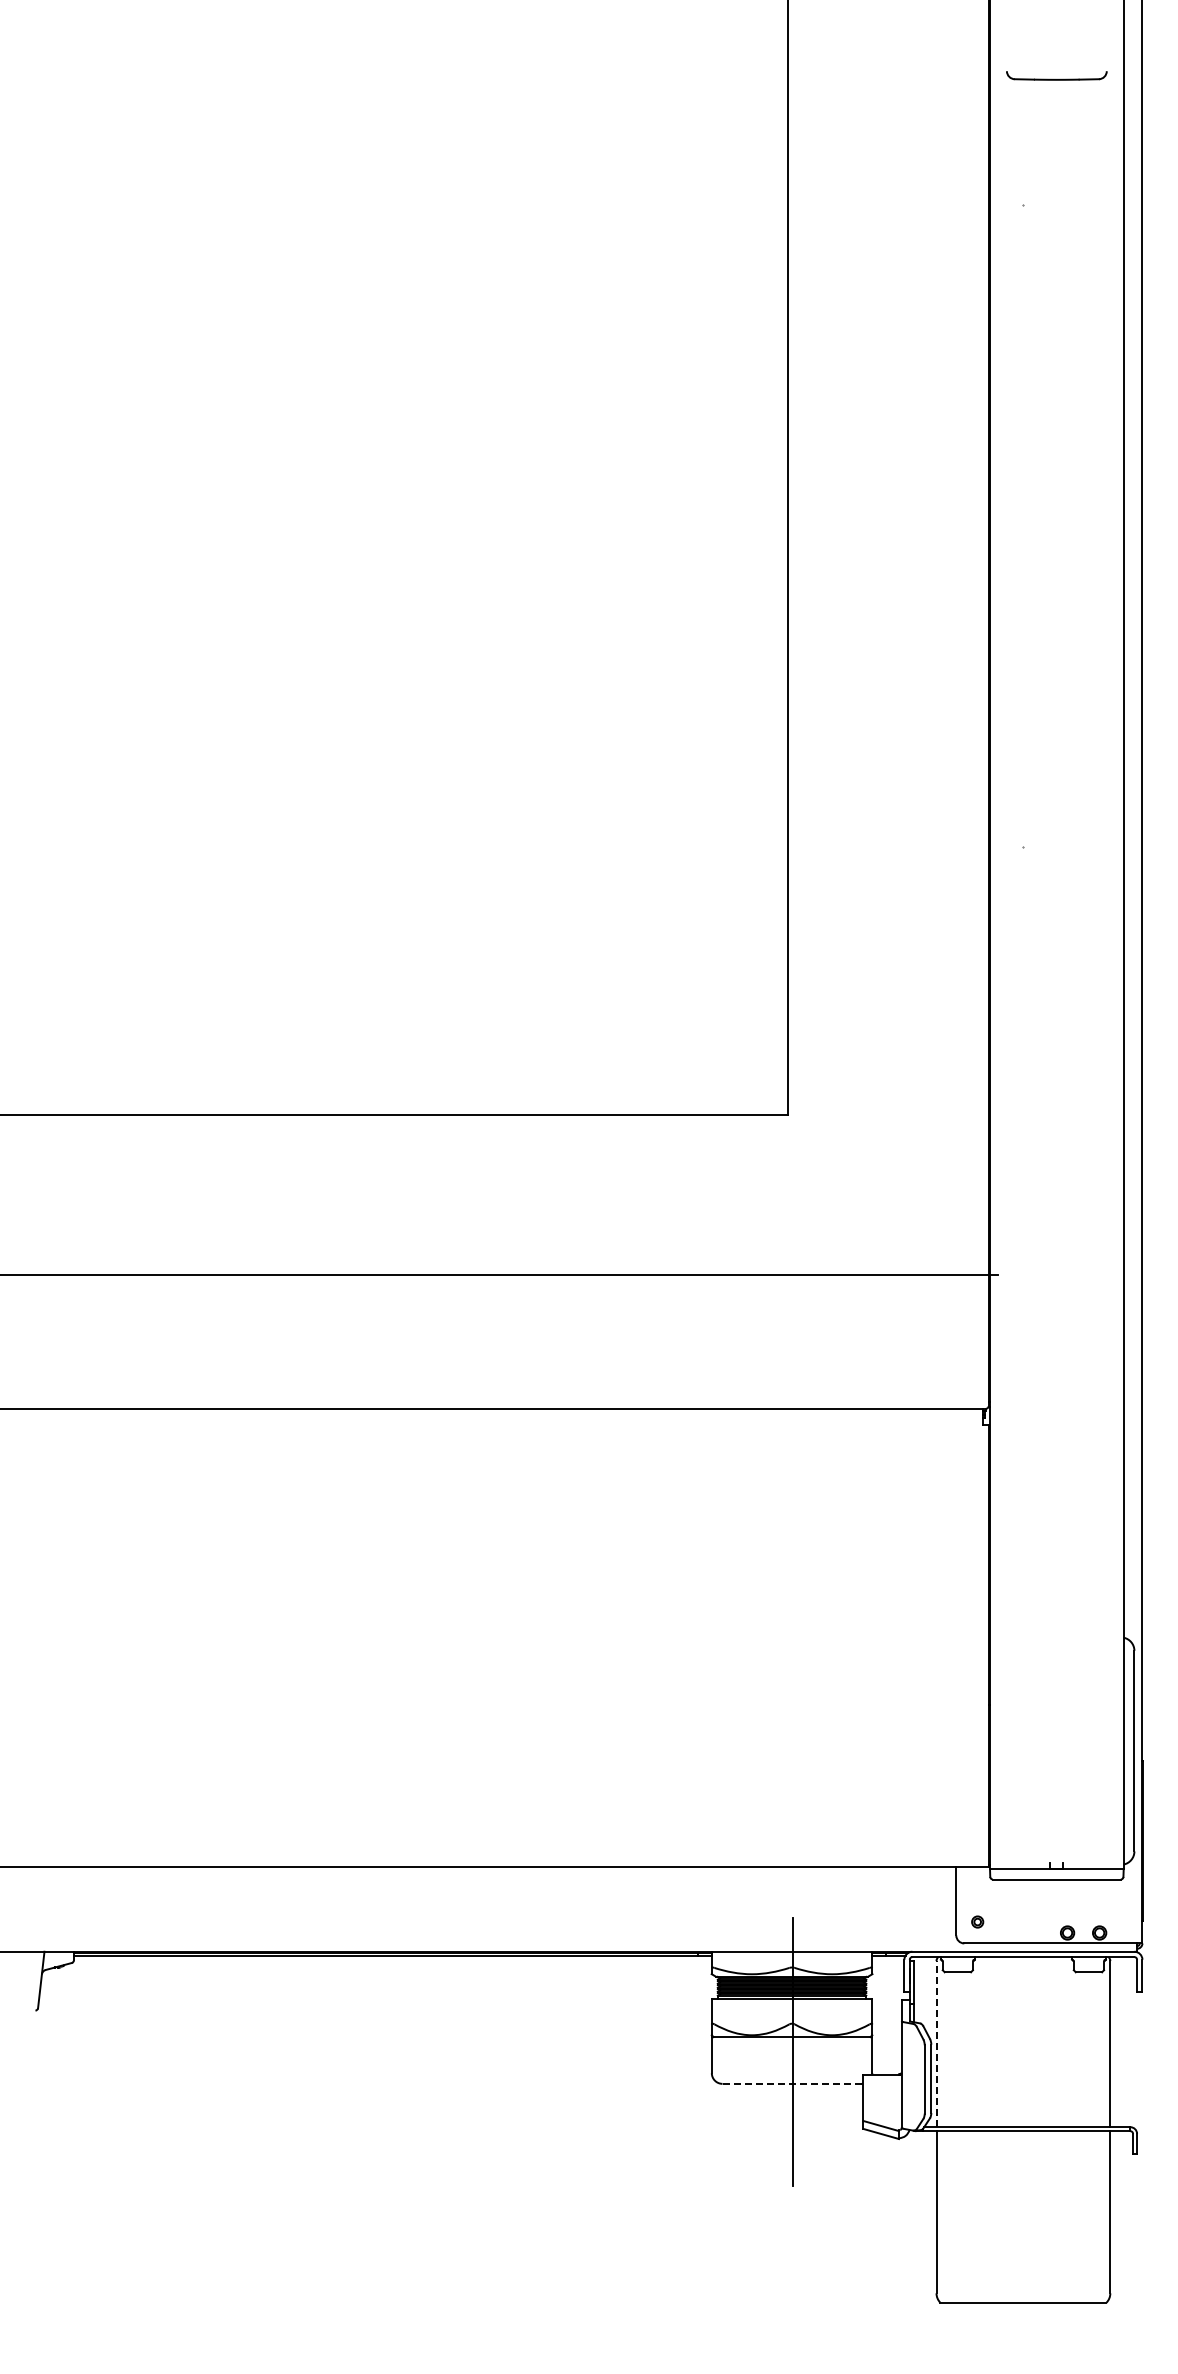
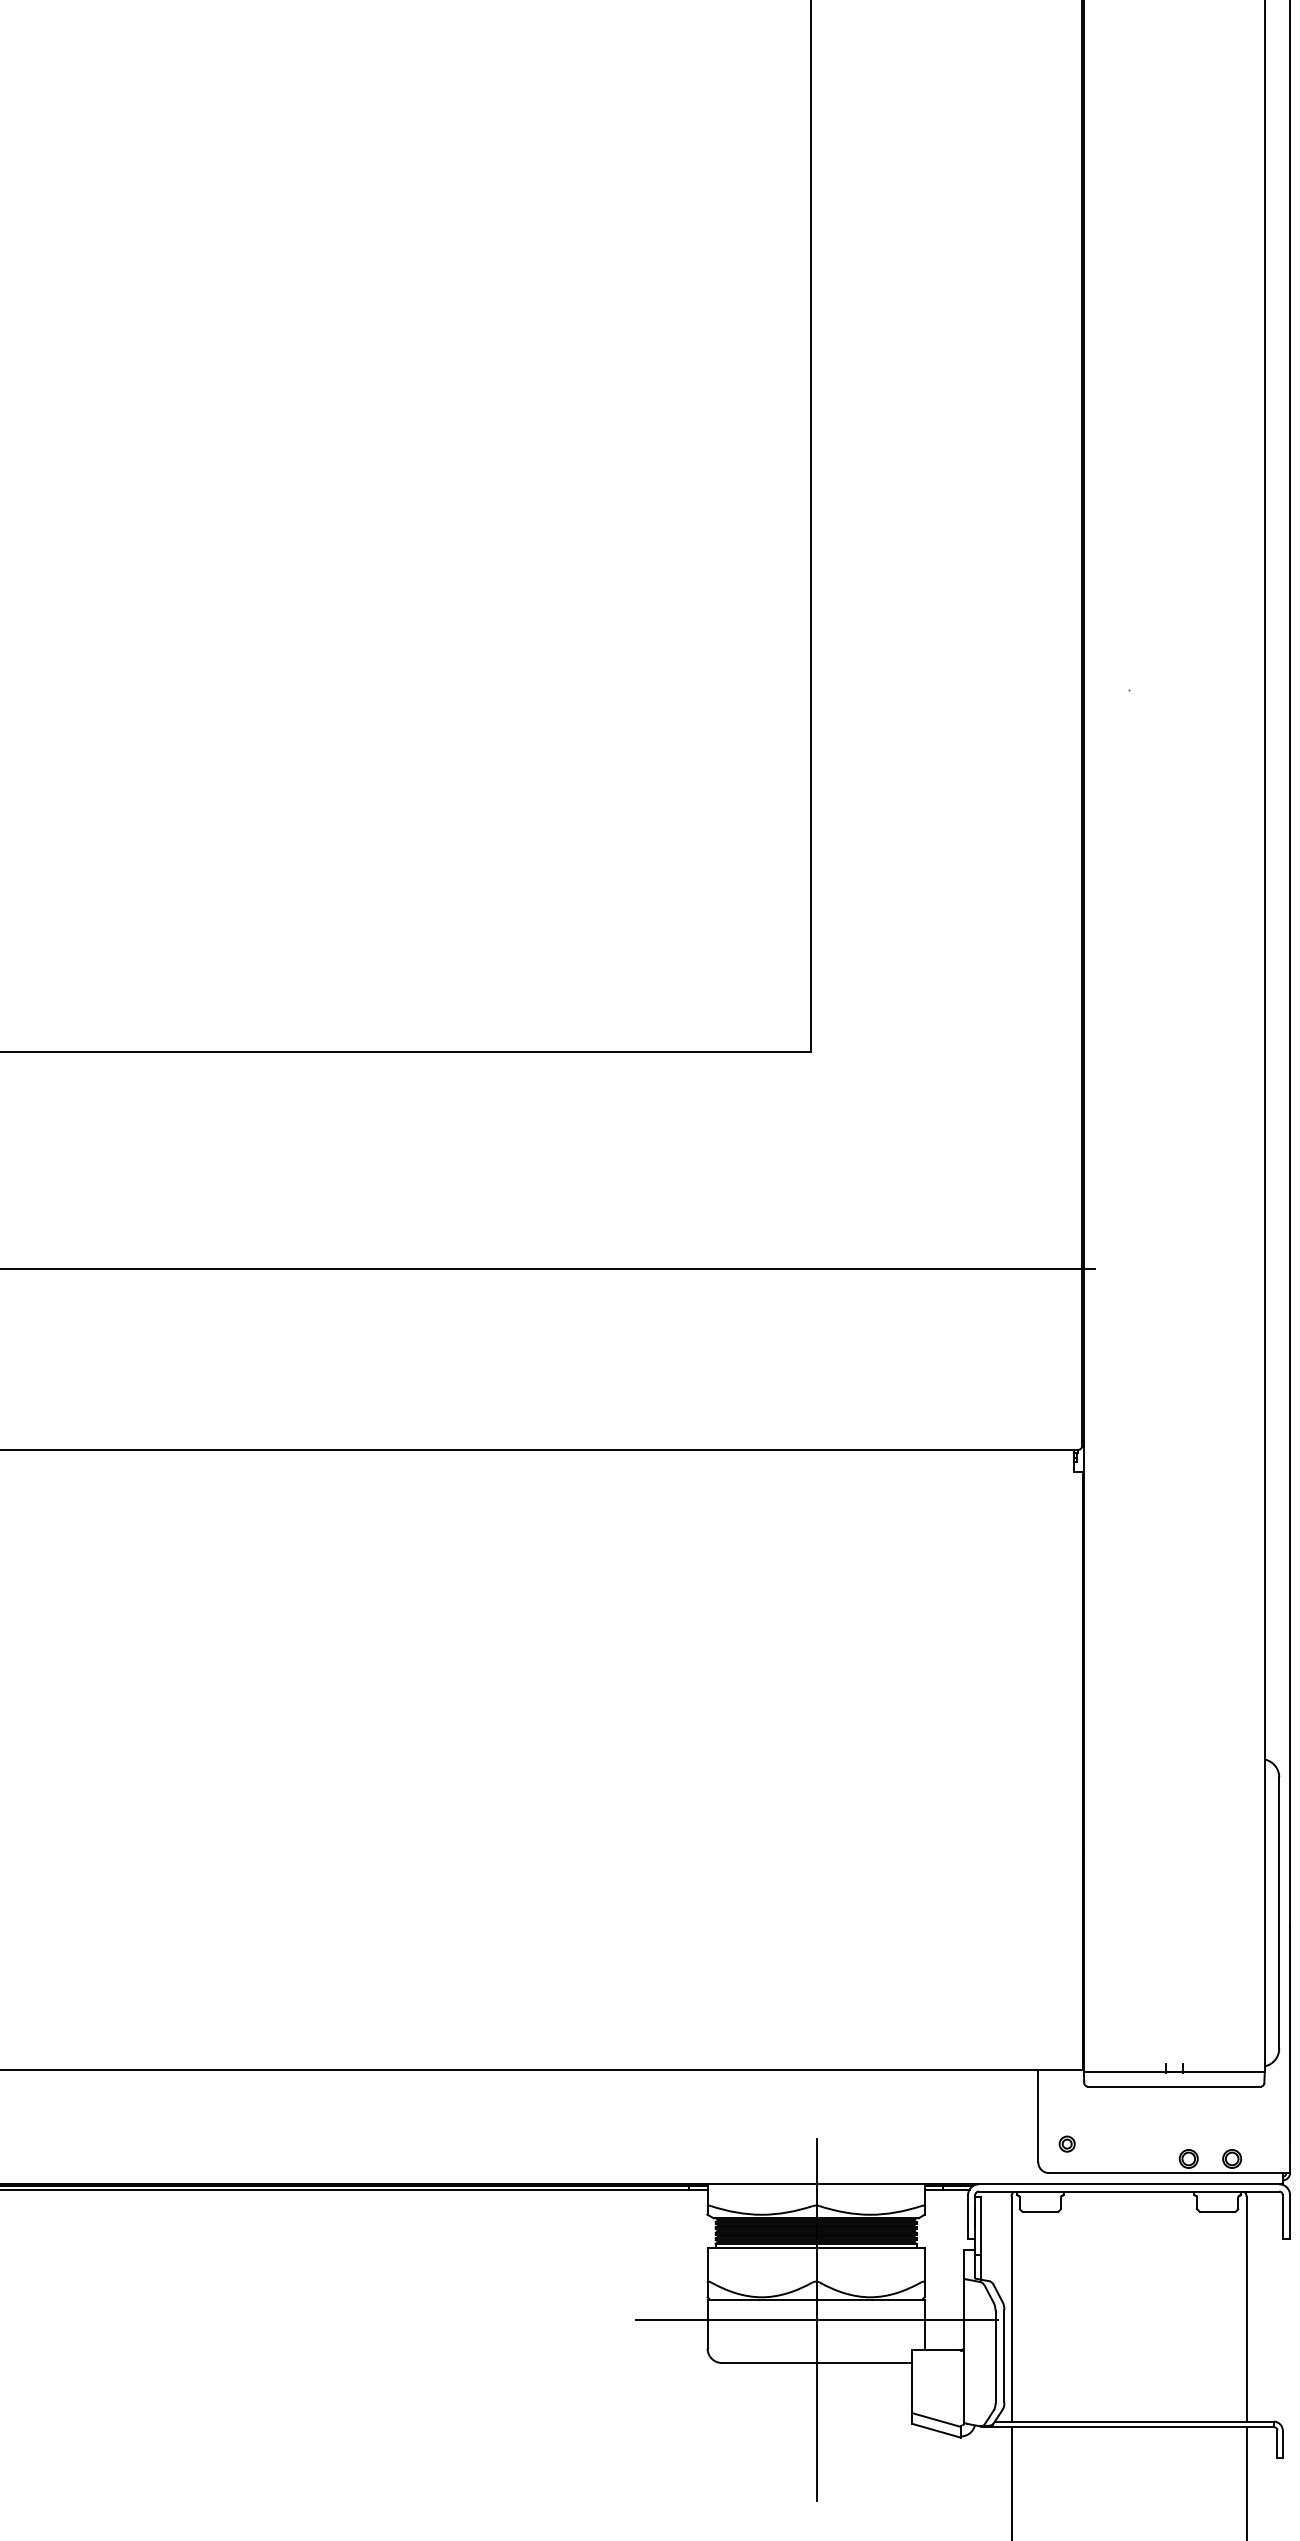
line: (936, 2043) -> (1011, 2308), dashed -> solid
line: (792, 2051) -> (816, 2319), added
line: (792, 2083) -> (816, 2362), dashed -> solid

